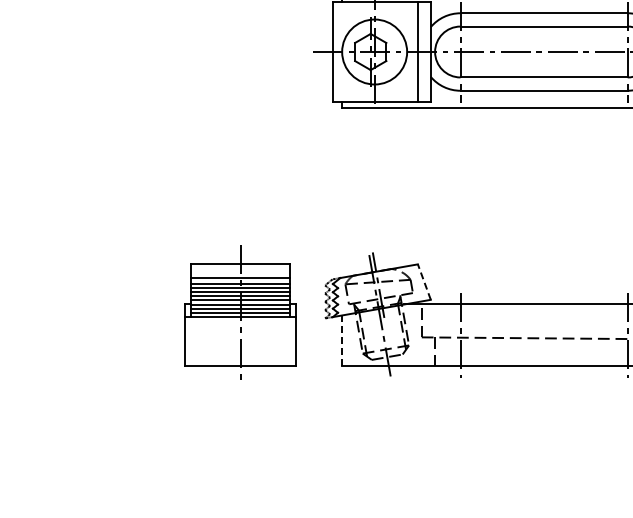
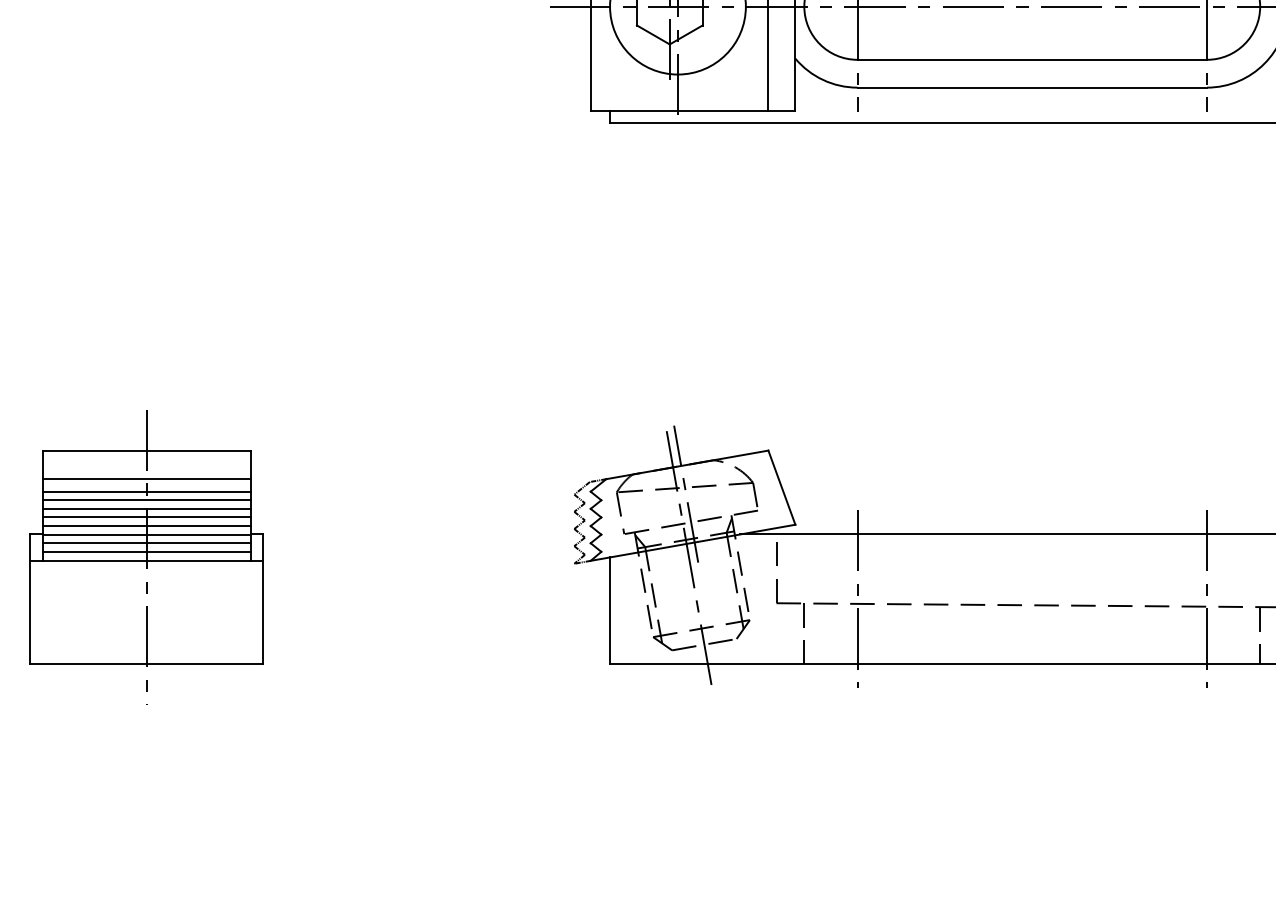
line: (424, 282) -> (782, 488), dashed -> solid
part: (240, 312) -> (146, 551), moved
line: (342, 340) -> (610, 609), dashed -> solid

